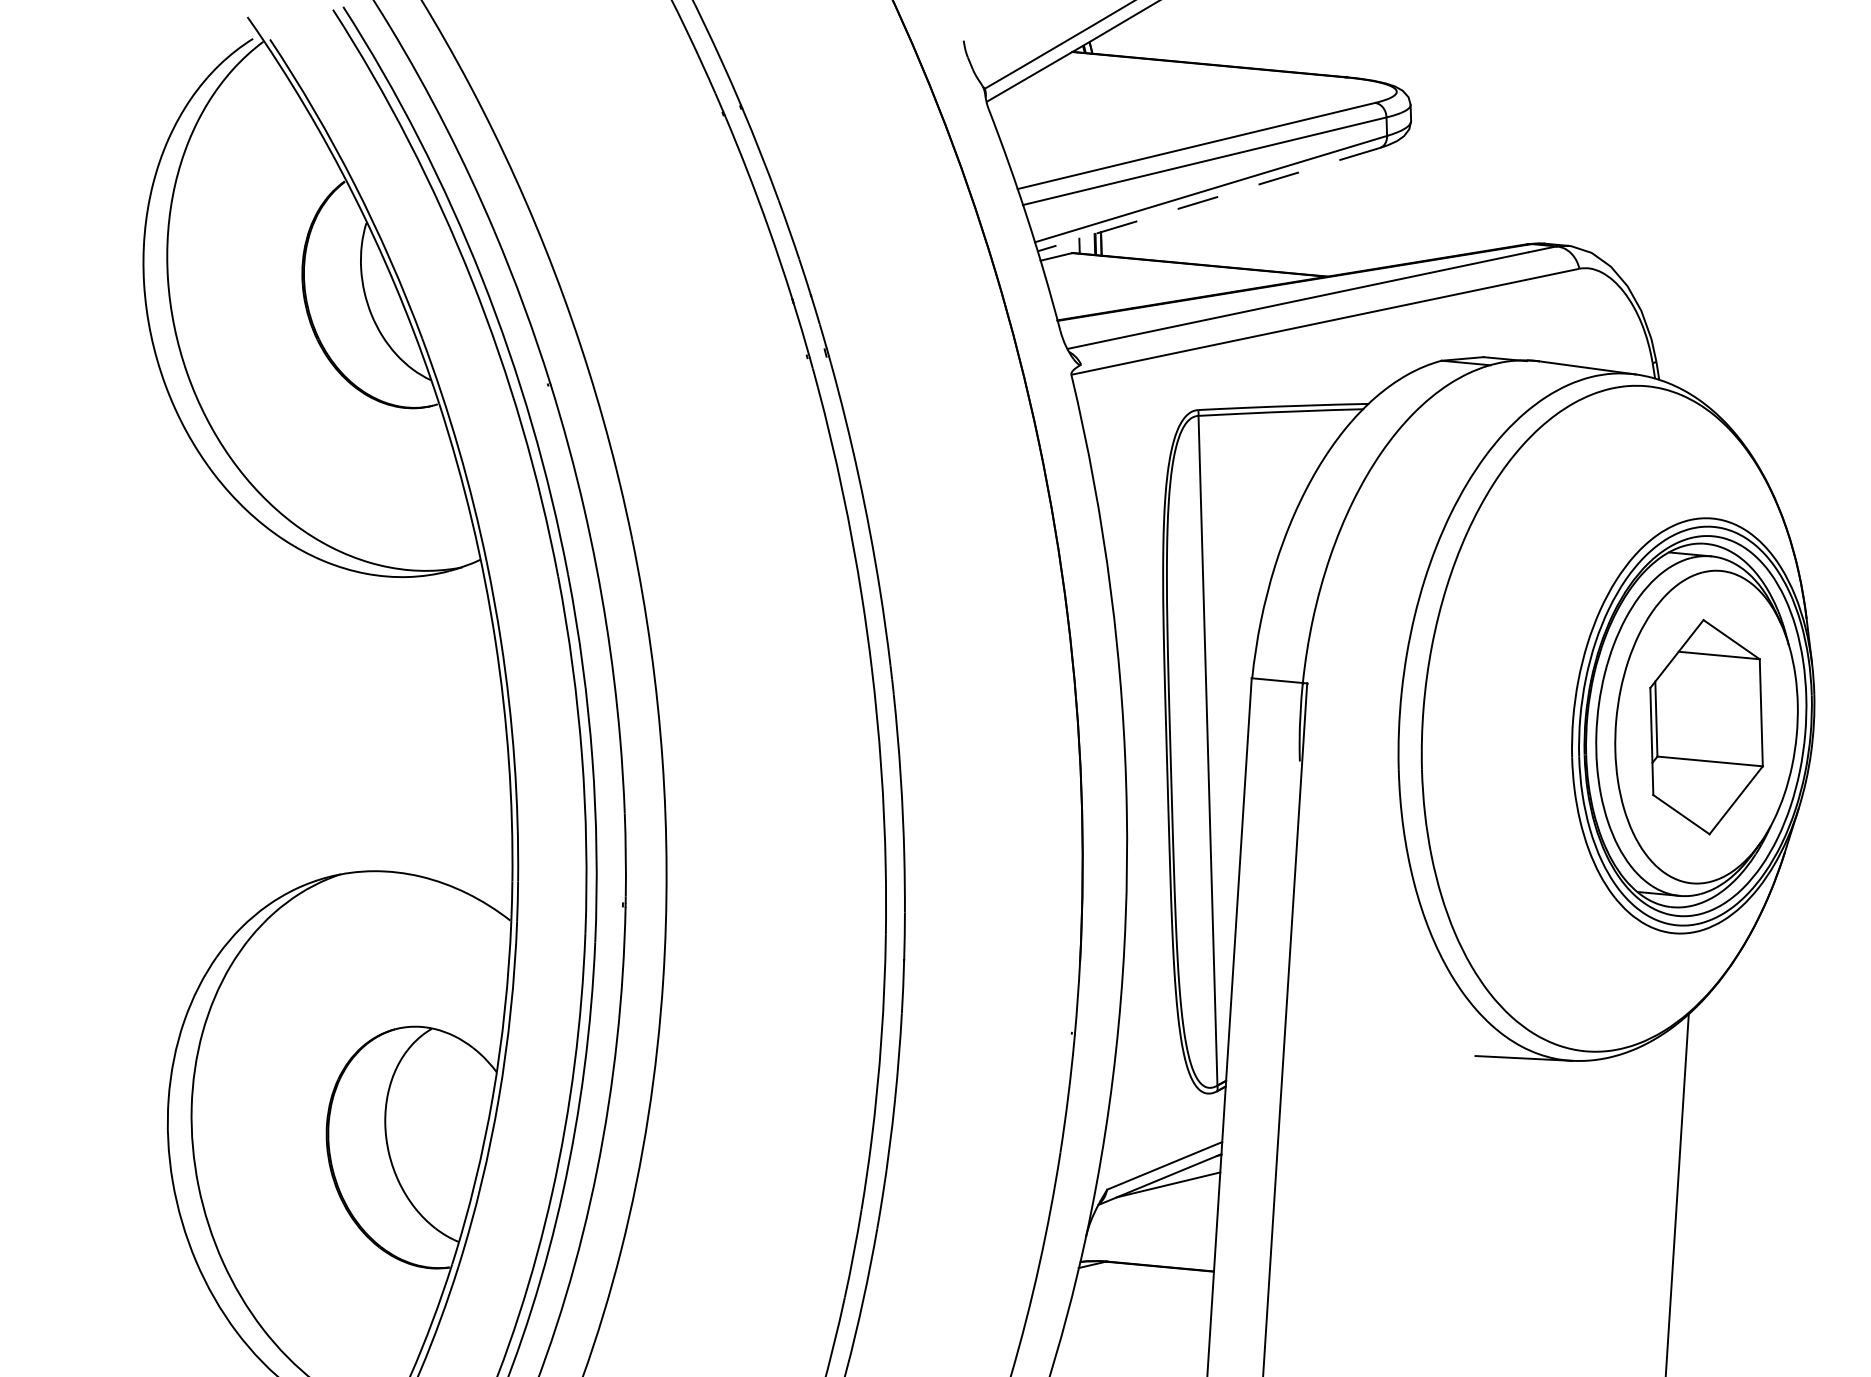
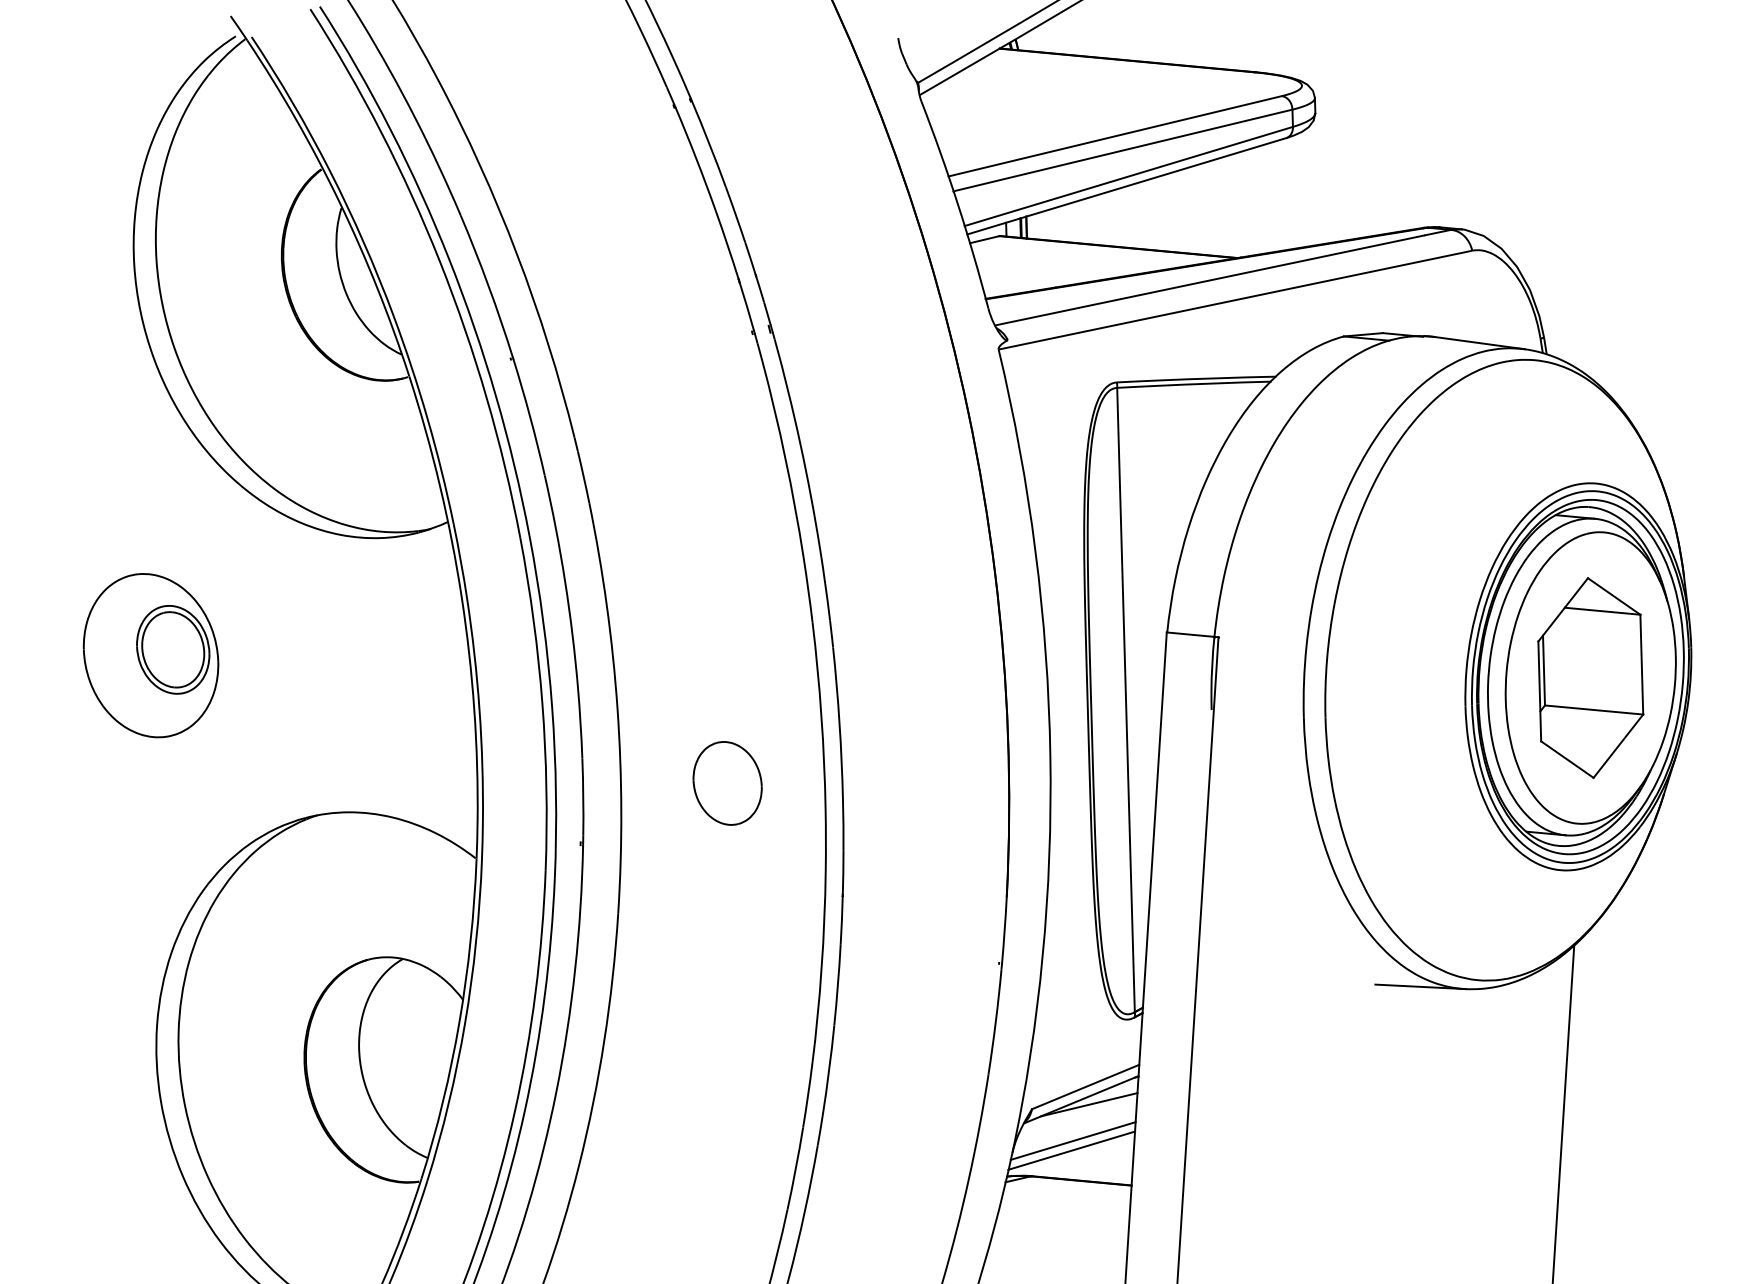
line: (1208, 199) -> (1126, 186), dashed -> solid
part: (162, 702) -> (151, 655), added
part: (780, 839) -> (727, 782), added
line: (1151, 1223) -> (1073, 1140), added
line: (1149, 1233) -> (1071, 1150), added

